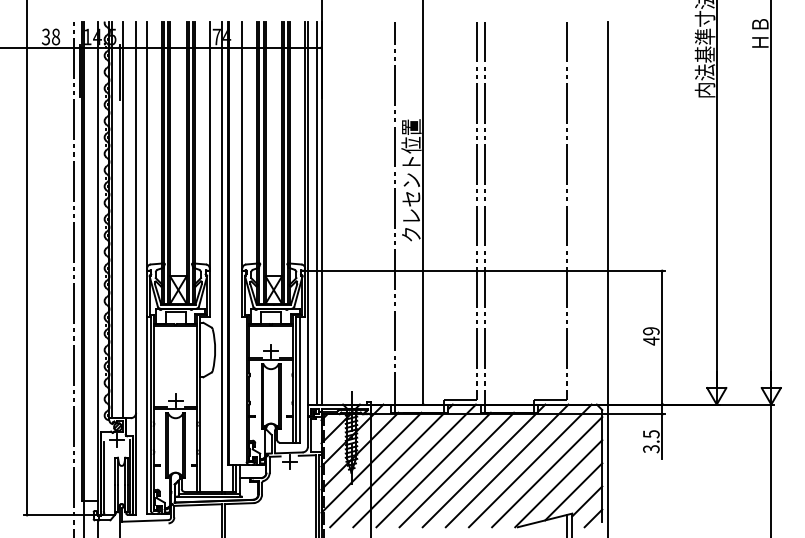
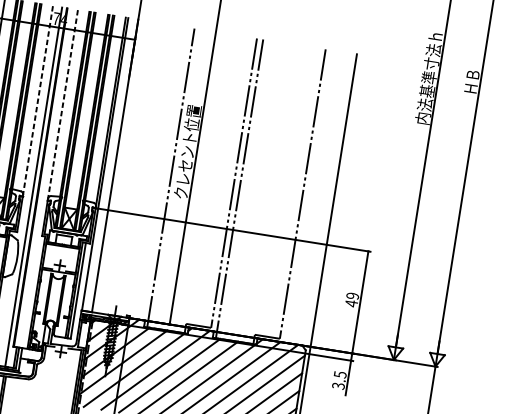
line: (209, 145) -> (37, 100), solid -> dashed
line: (242, 145) -> (62, 104), solid -> dashed
line: (316, 212) -> (111, 164), removed

